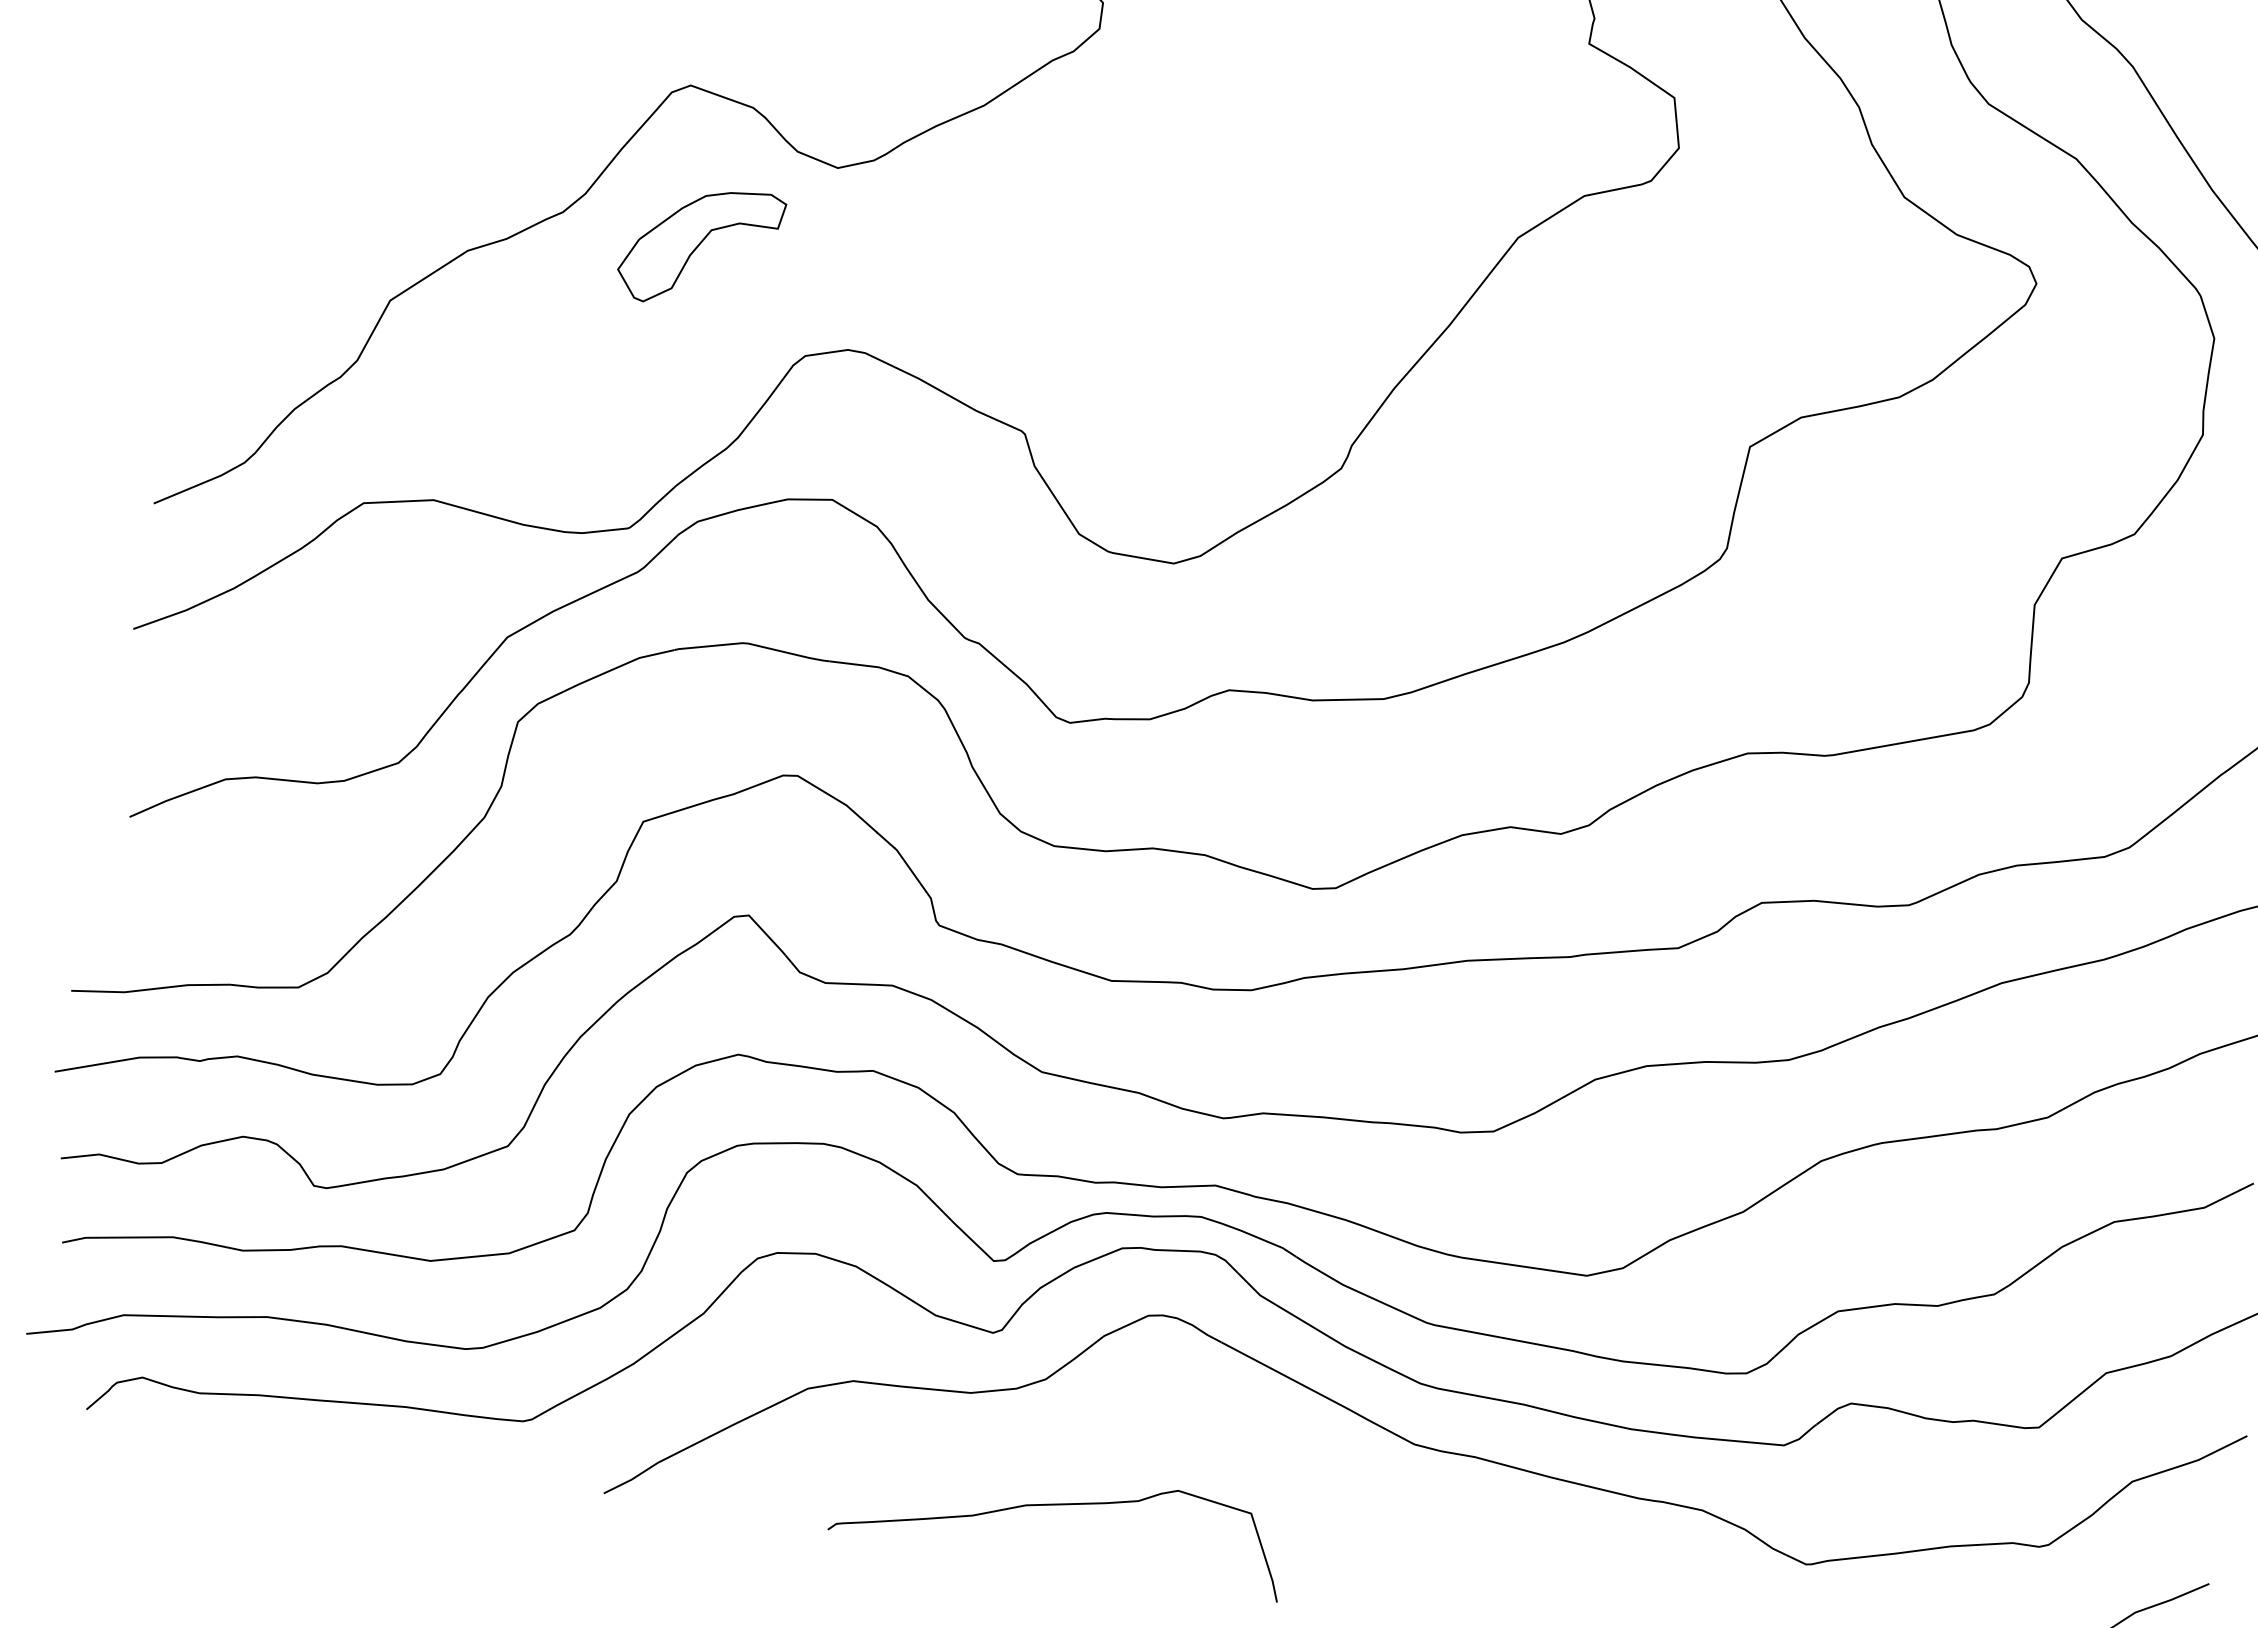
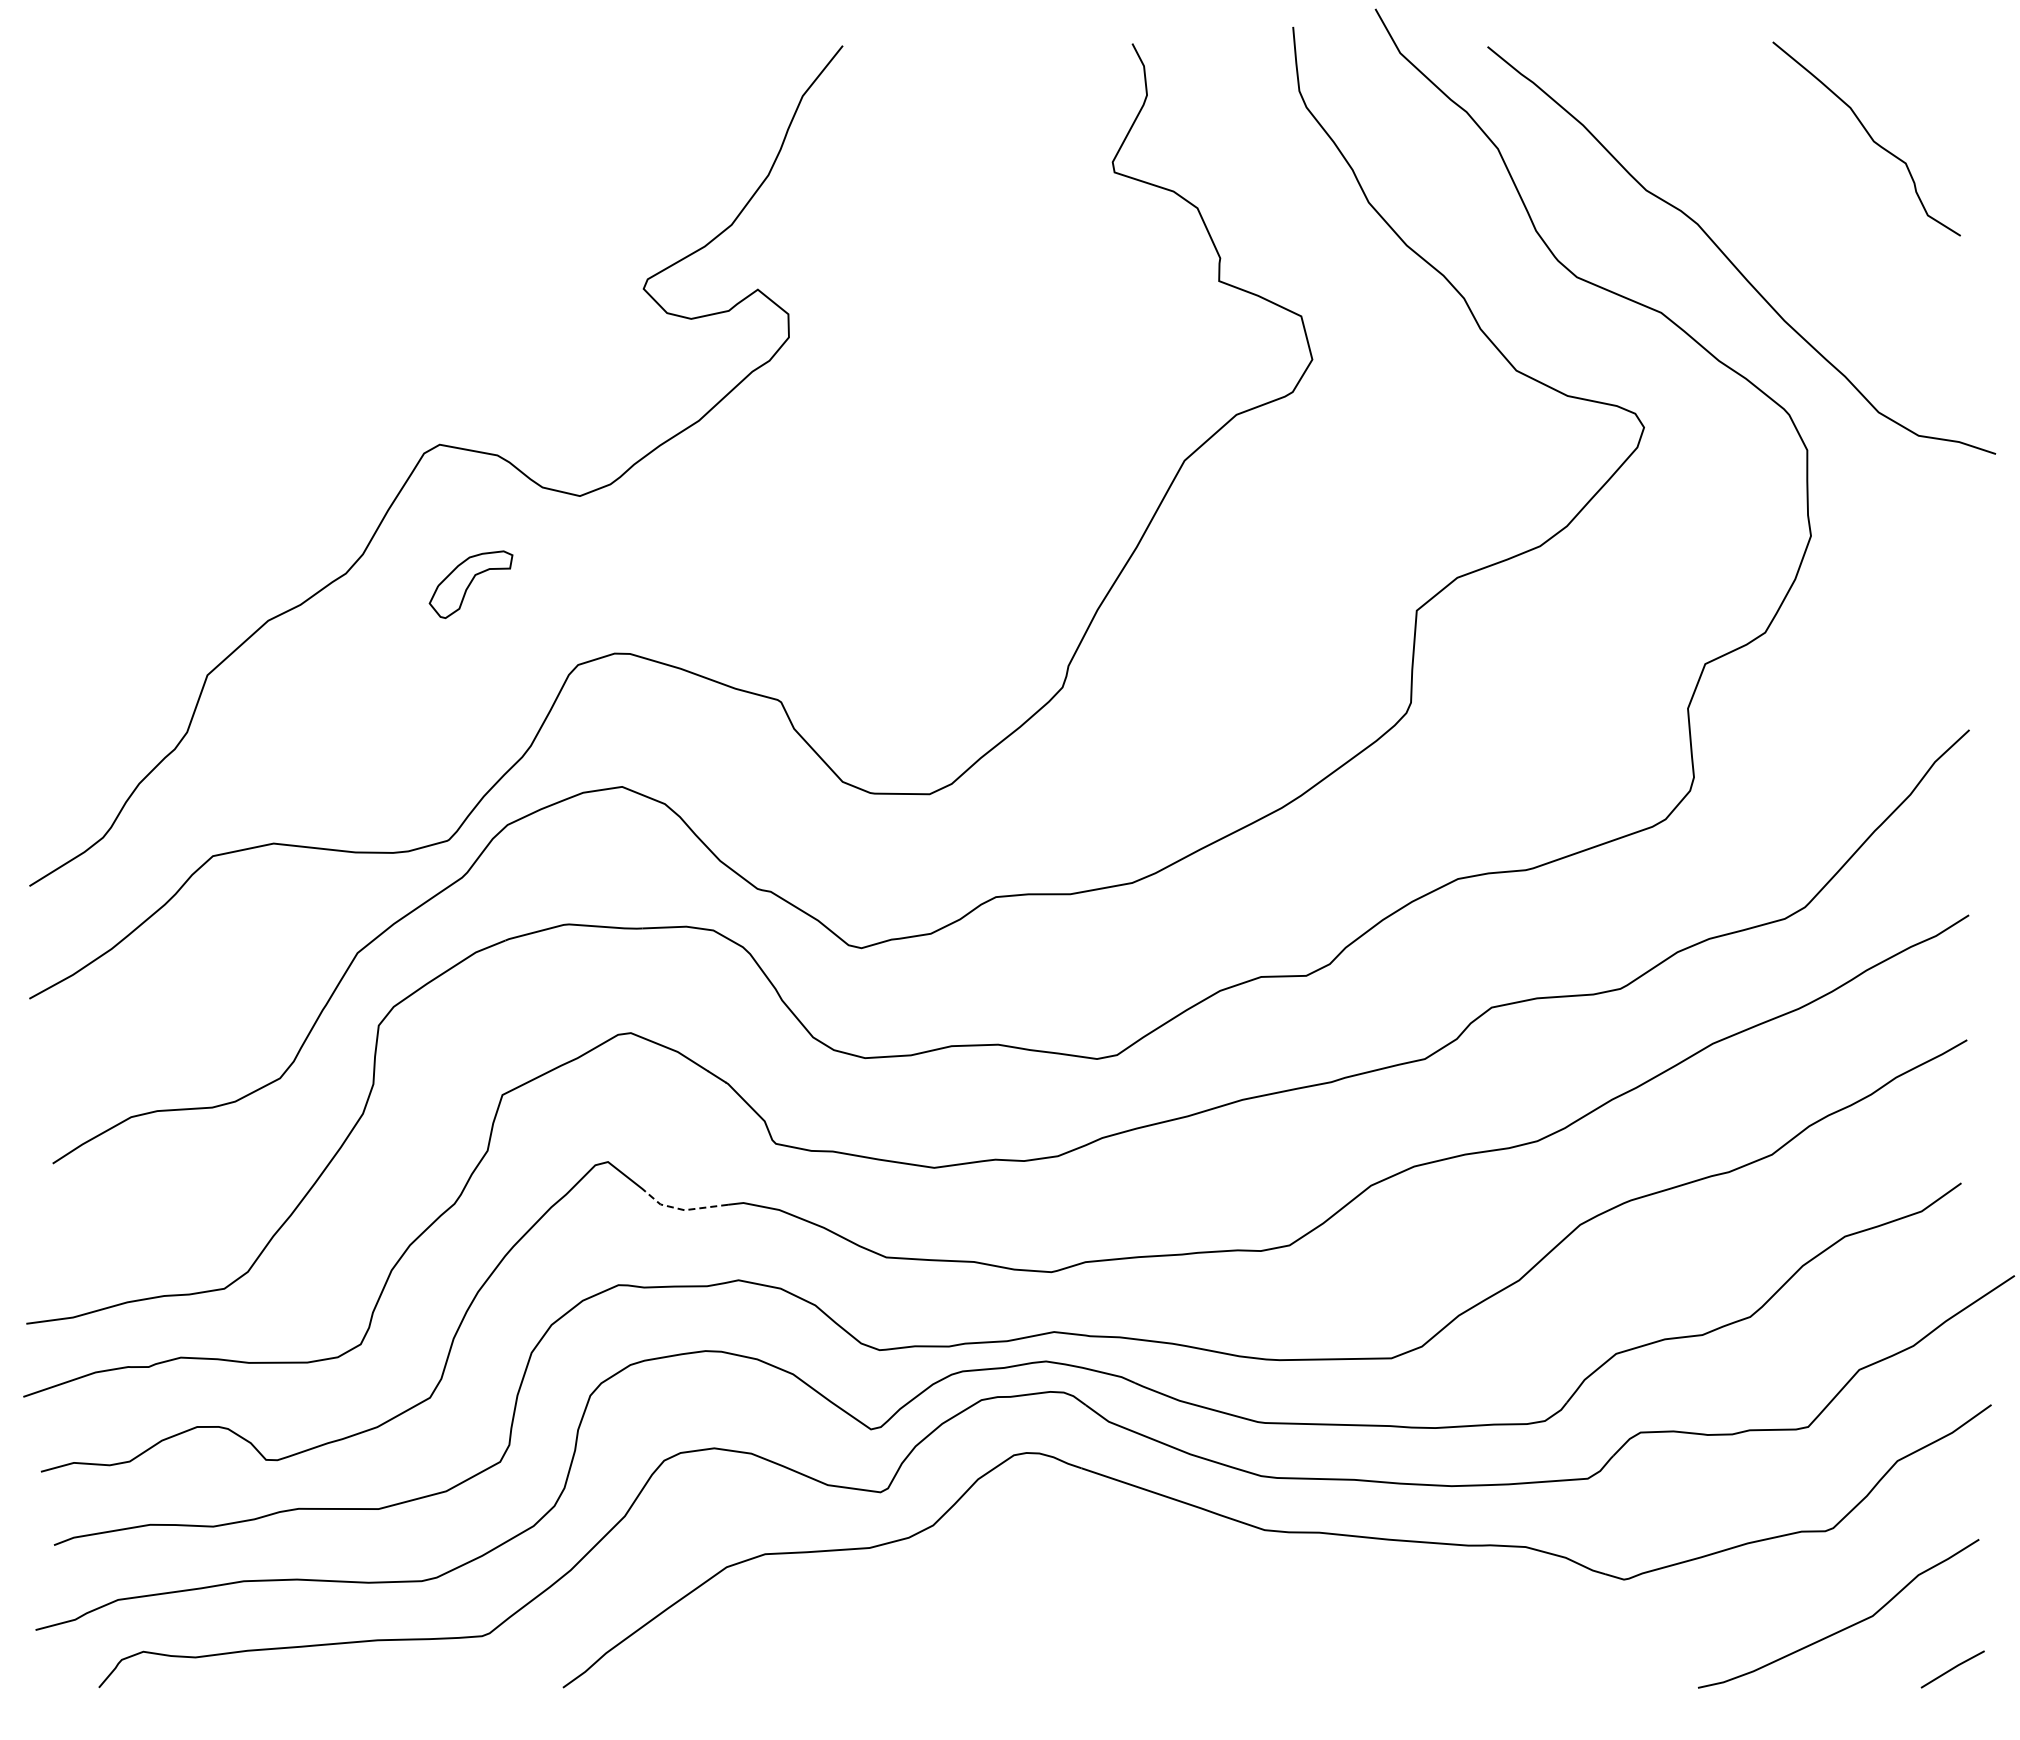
part: (699, 246) -> (470, 584), size x0.6
line: (824, 983) -> (683, 1210), solid -> dashed
curve: (1062, 1505) -> (965, 1633), removed

